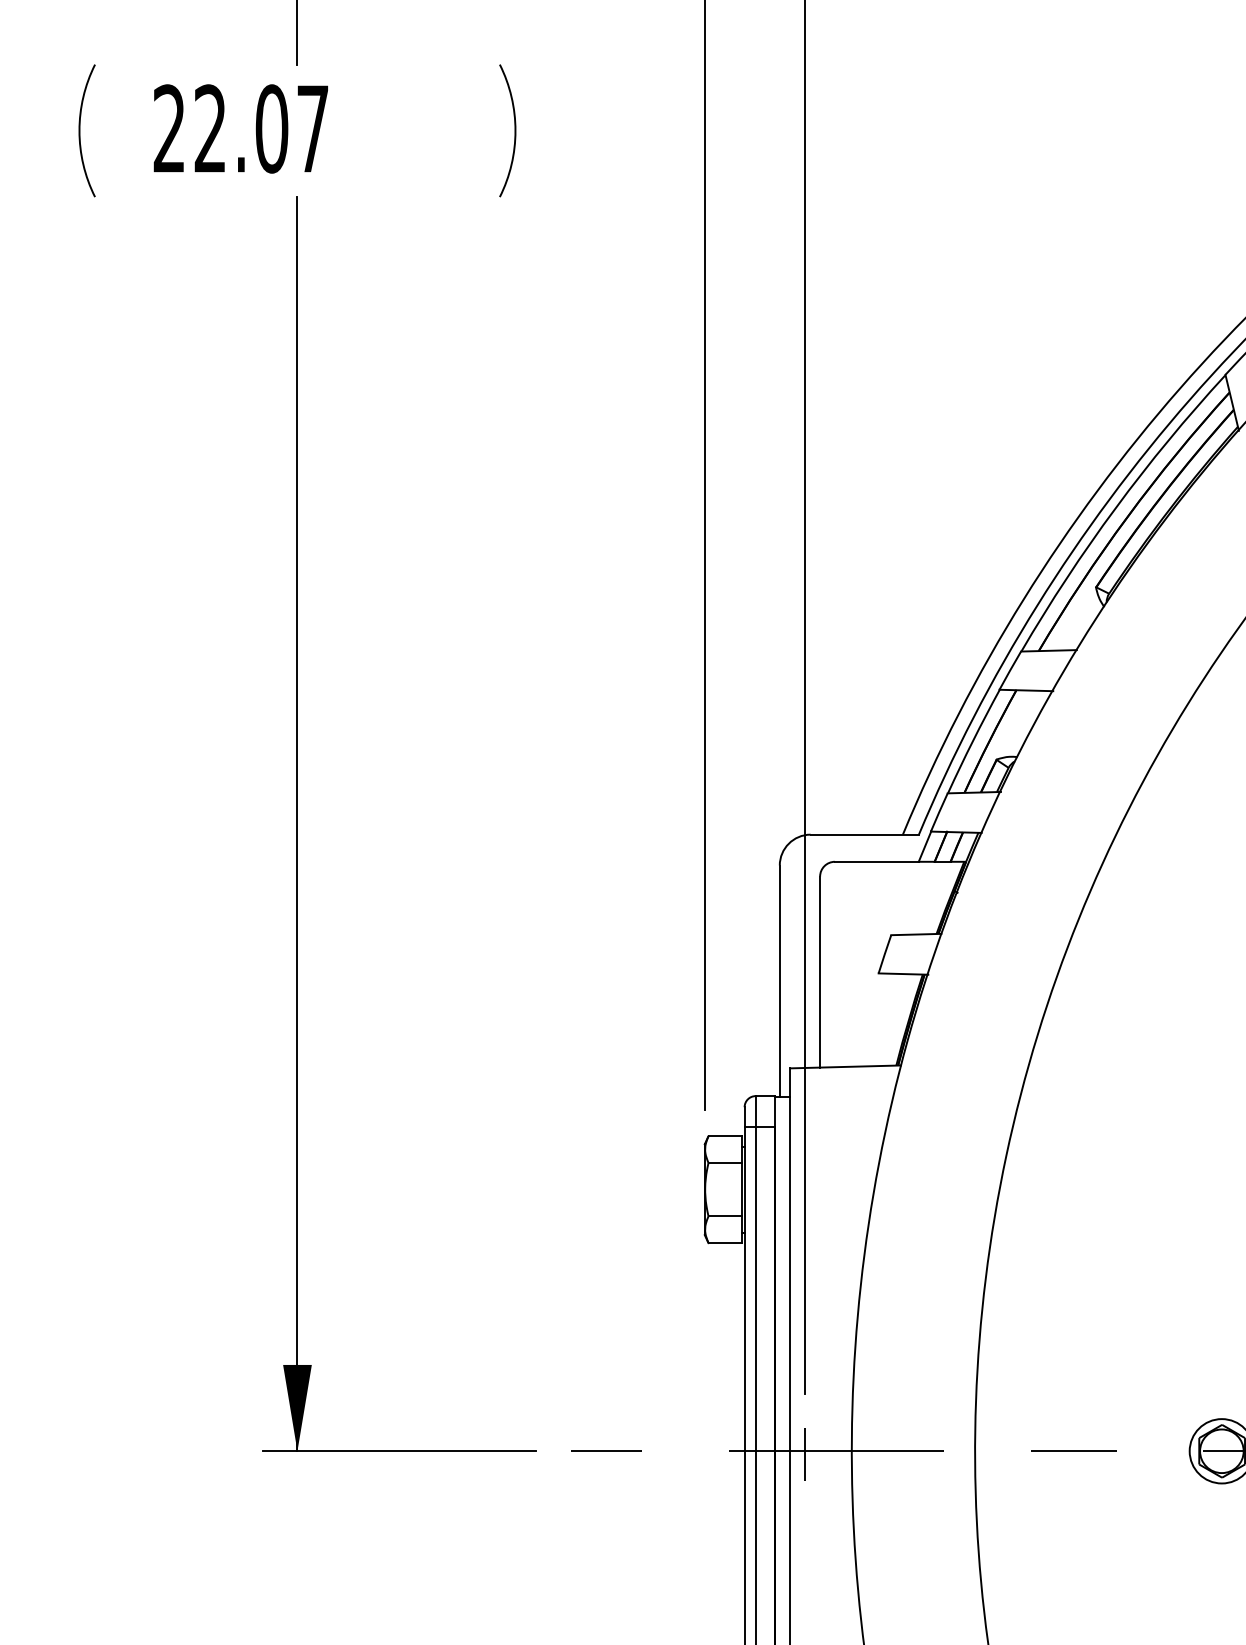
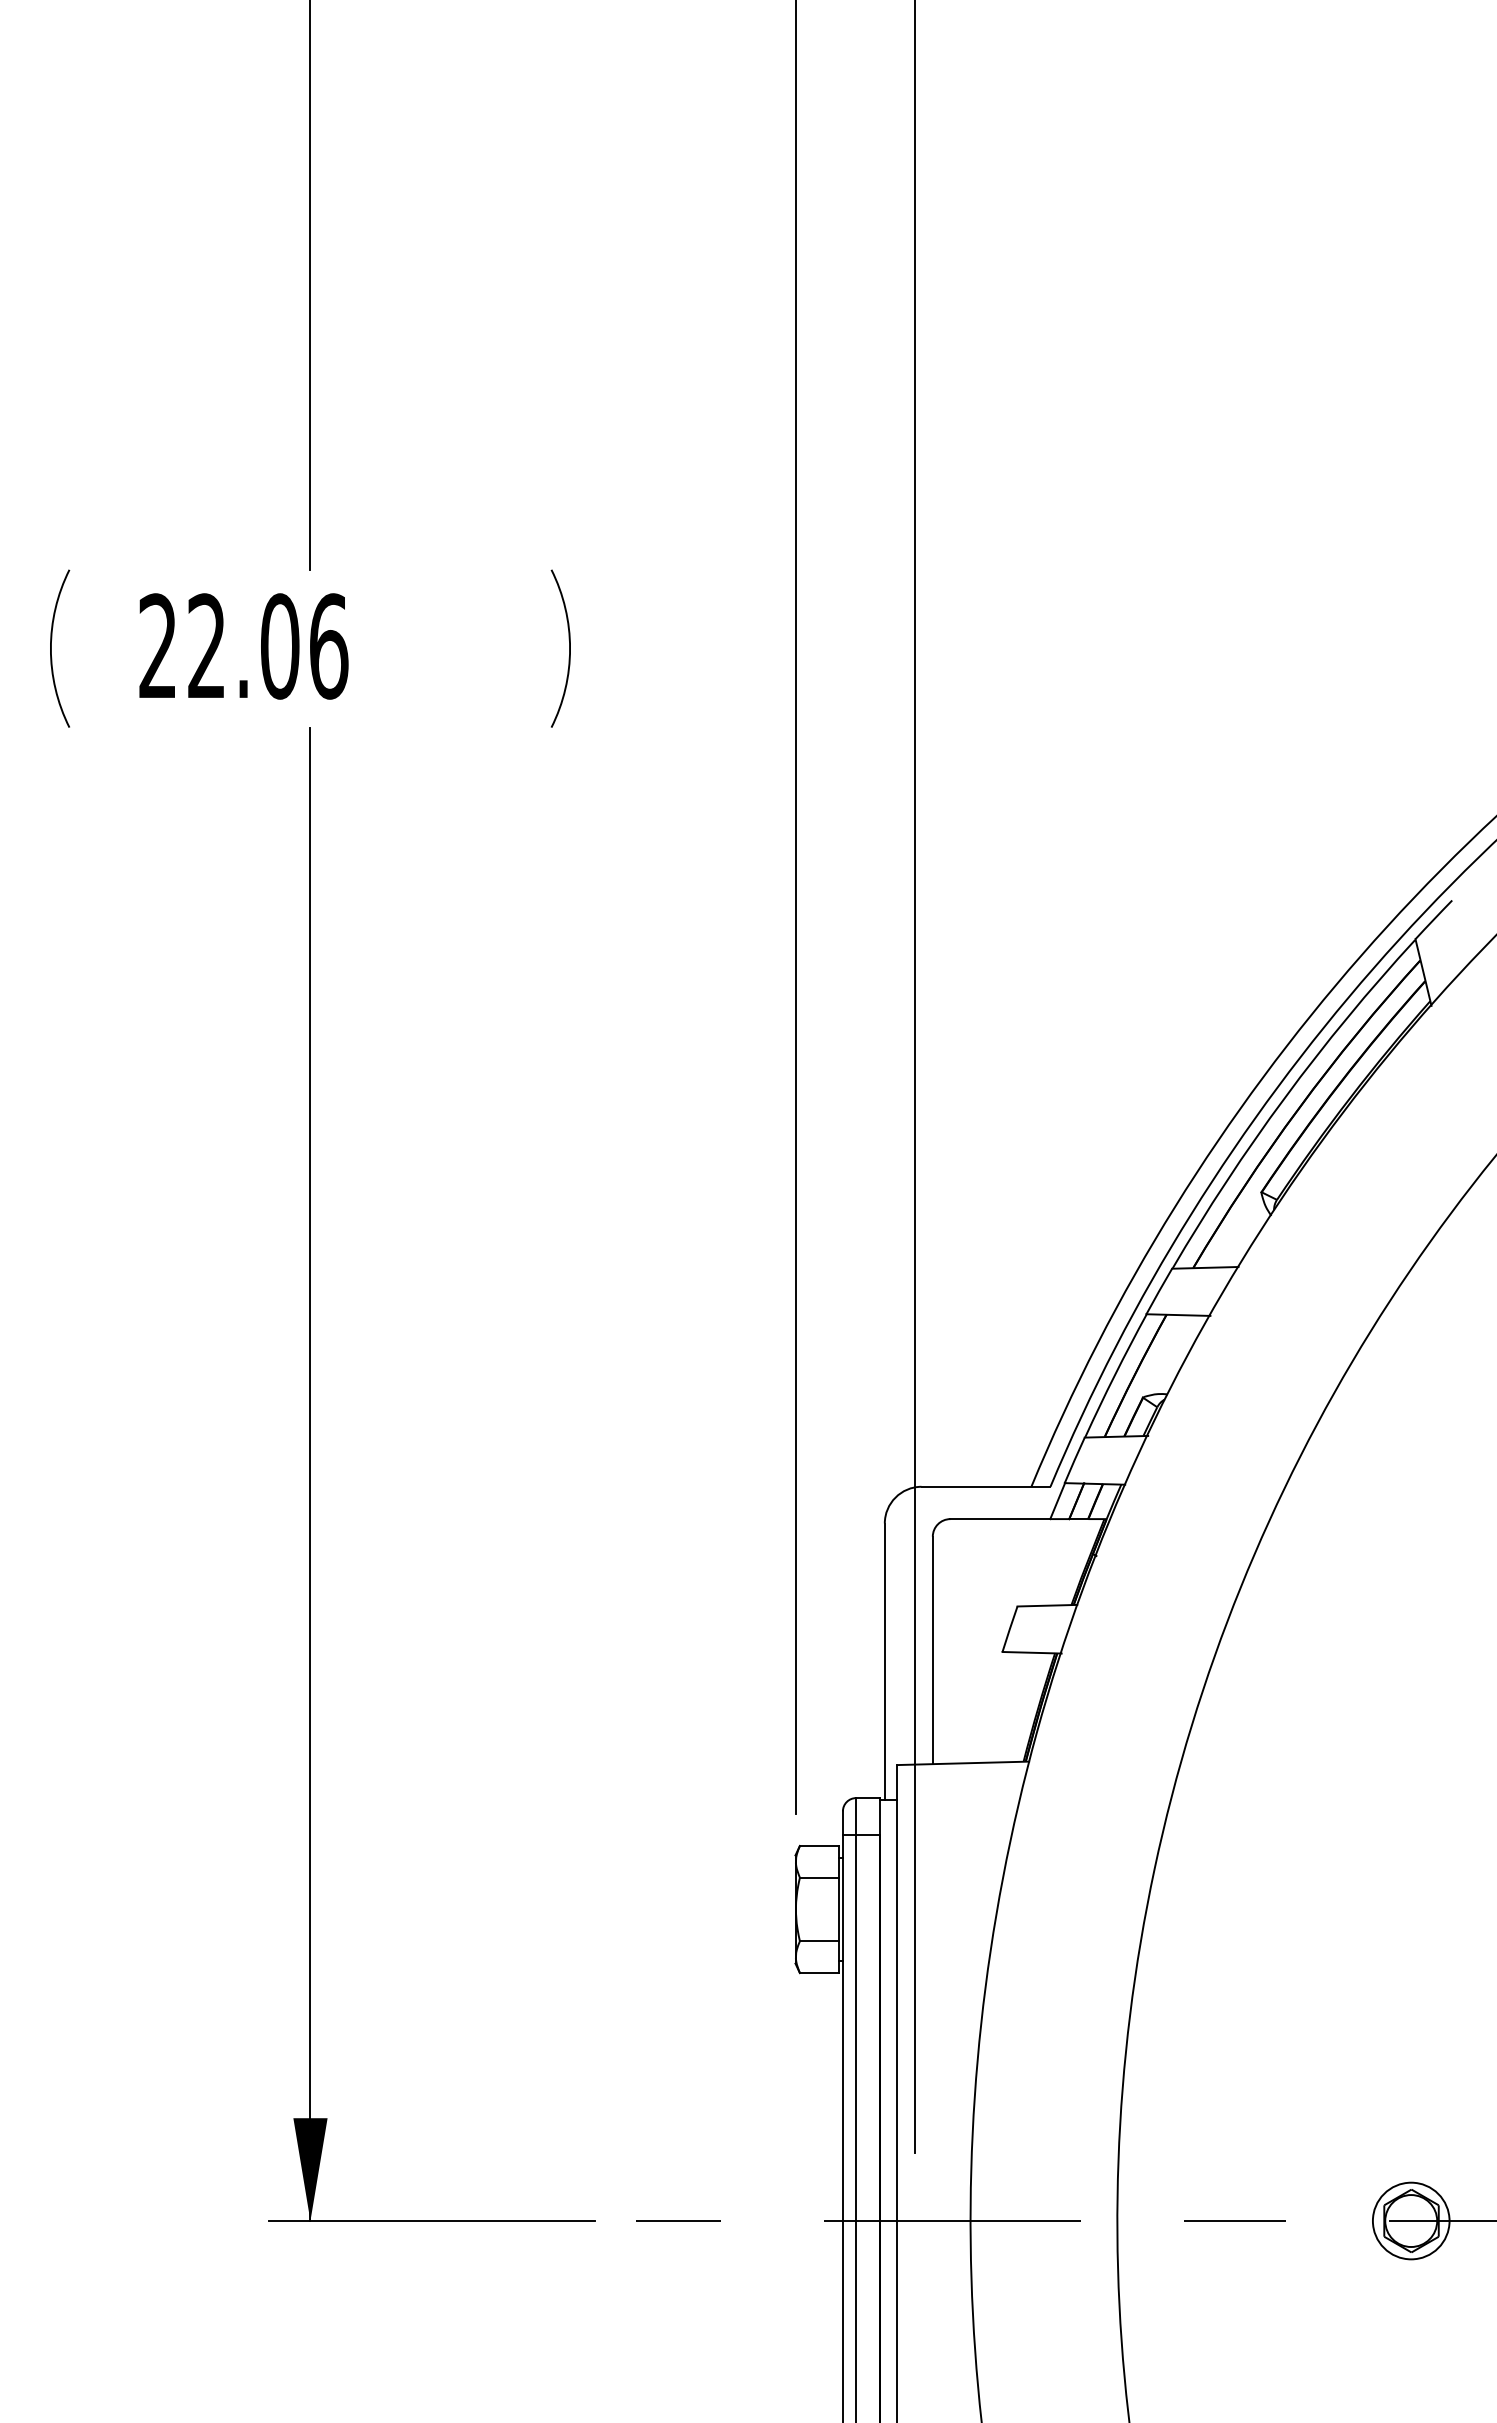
text: (313, 129) -> (329, 646), 22.07 -> 22.06
line: (804, 1454) -> (914, 2224), removed

